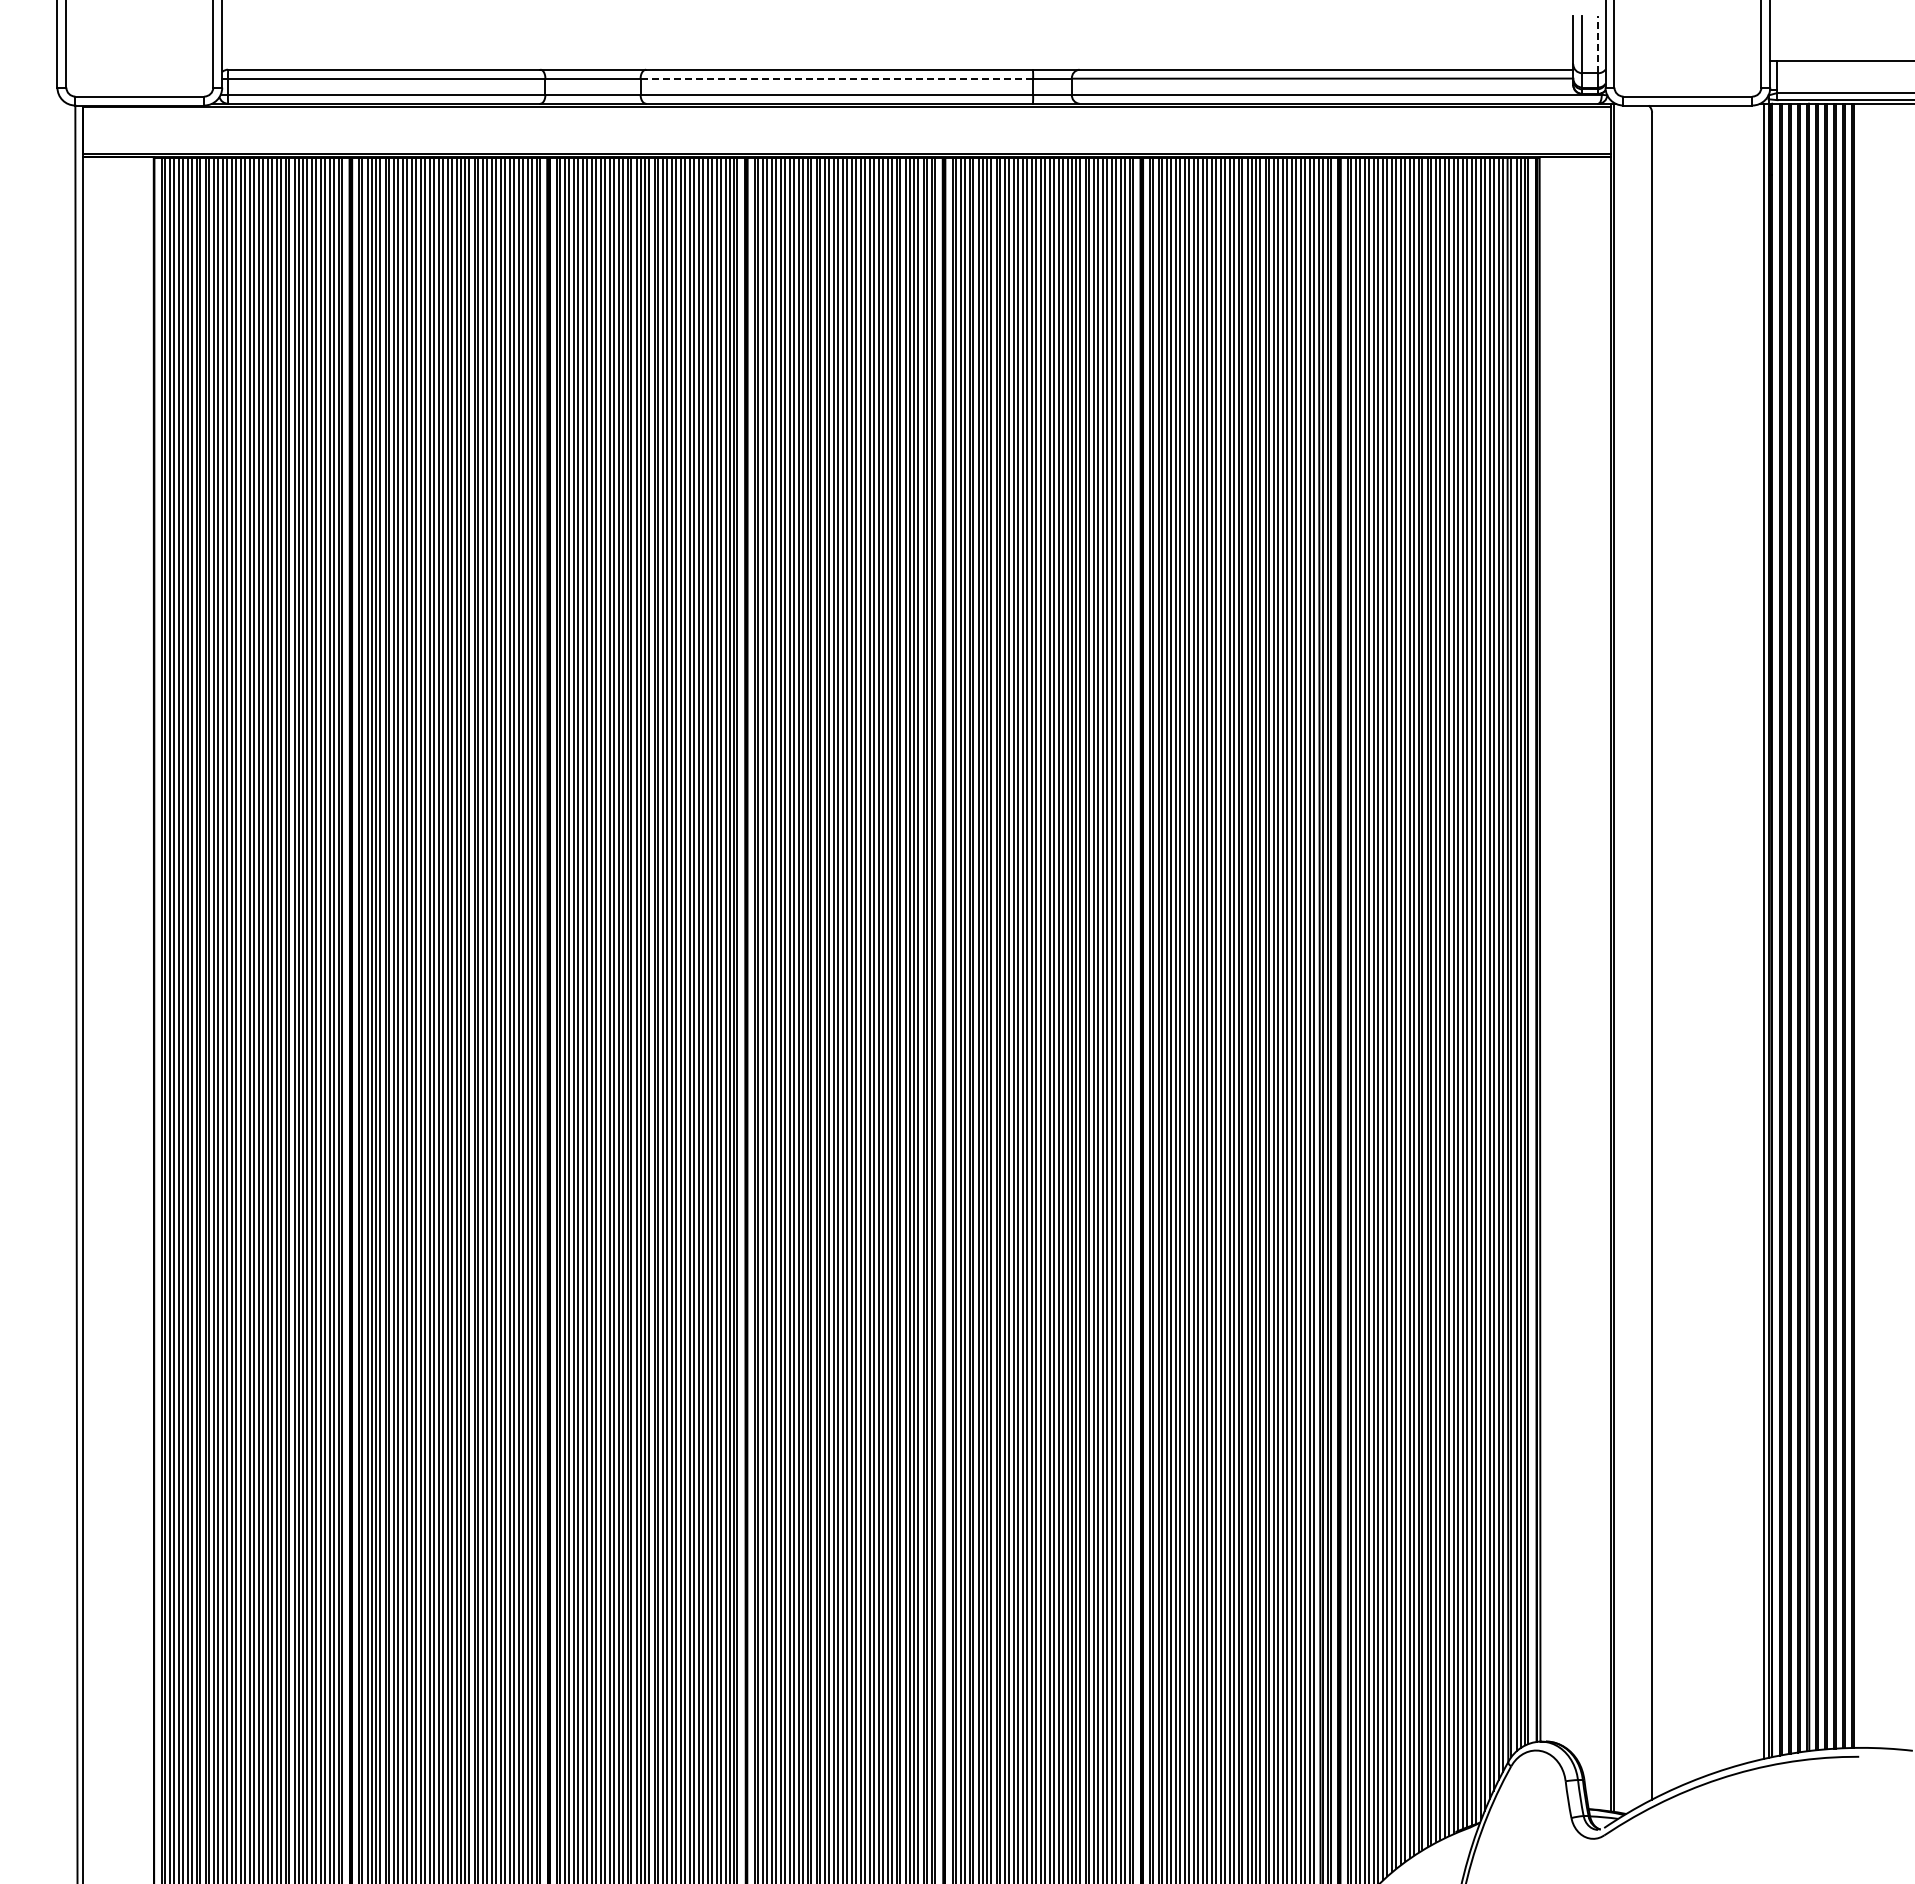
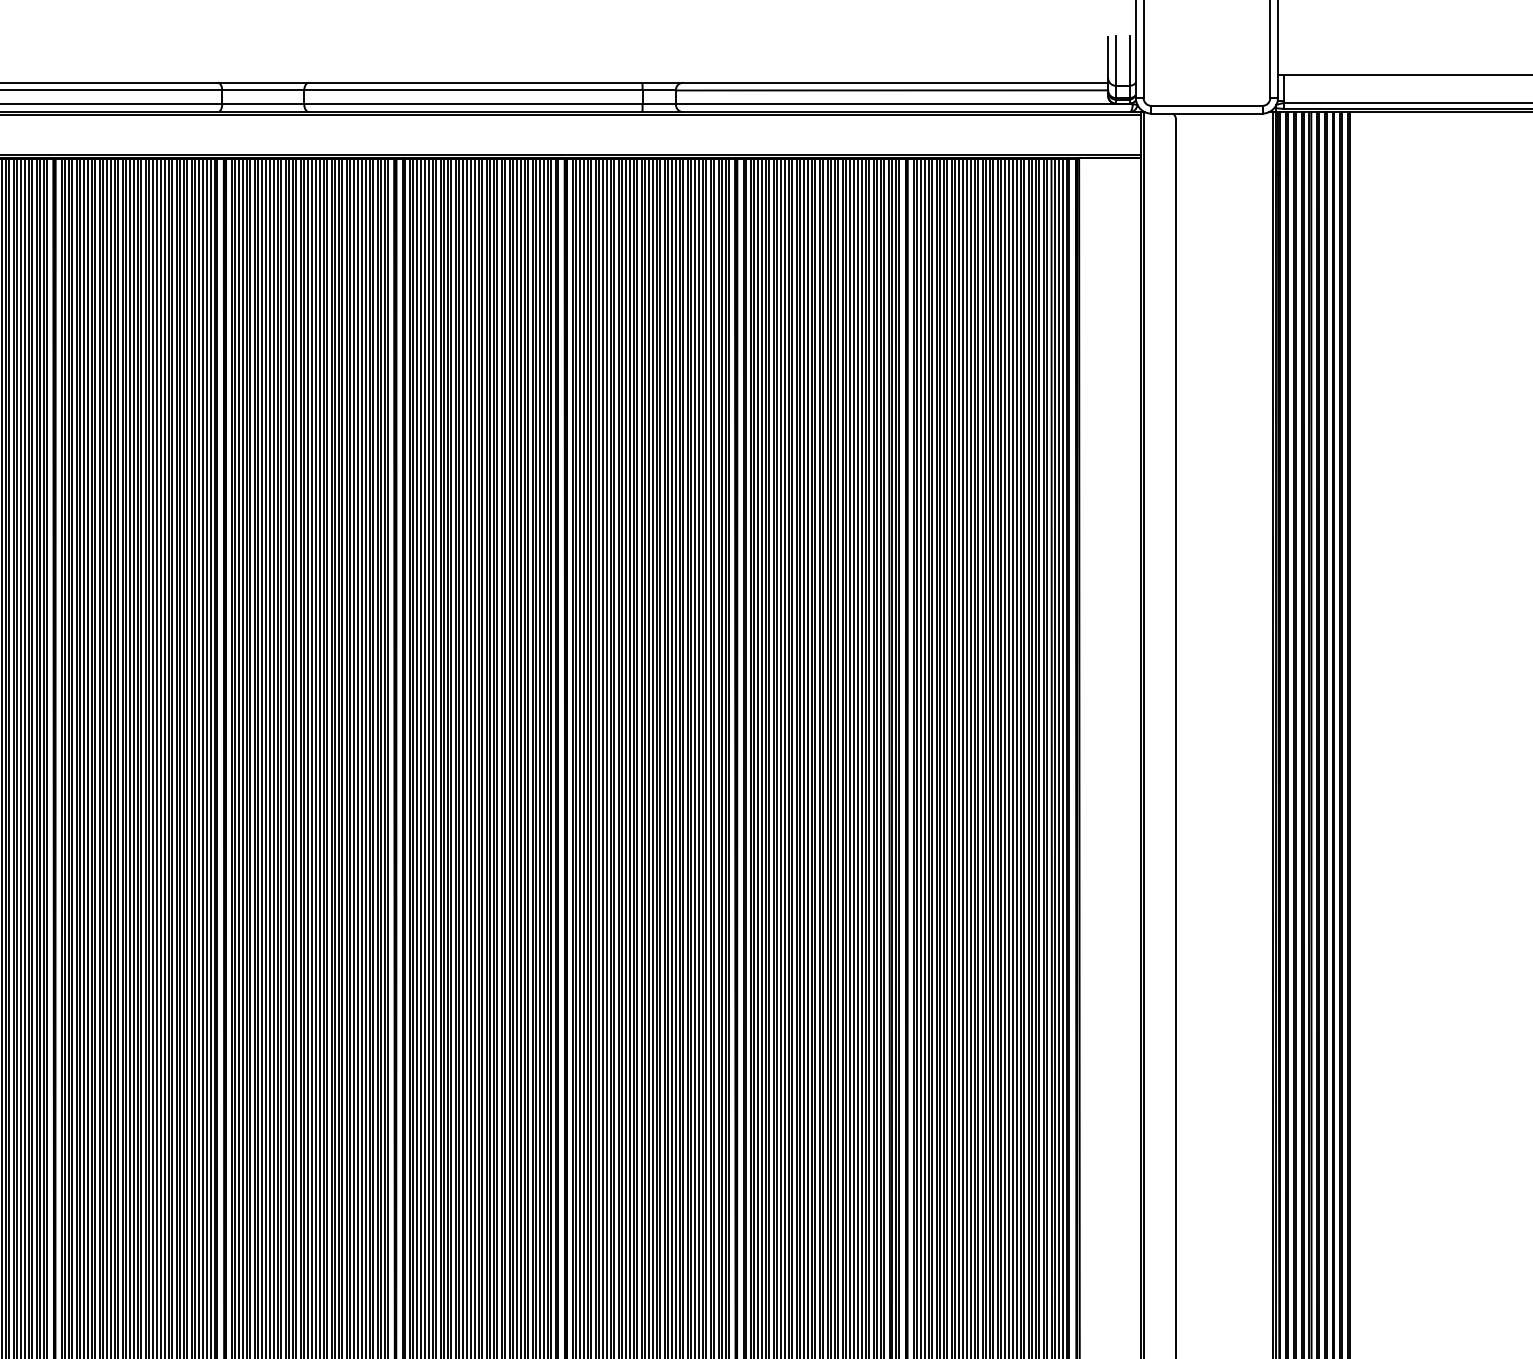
line: (1598, 44) -> (1129, 61), dashed -> solid
line: (836, 78) -> (473, 90), dashed -> solid

